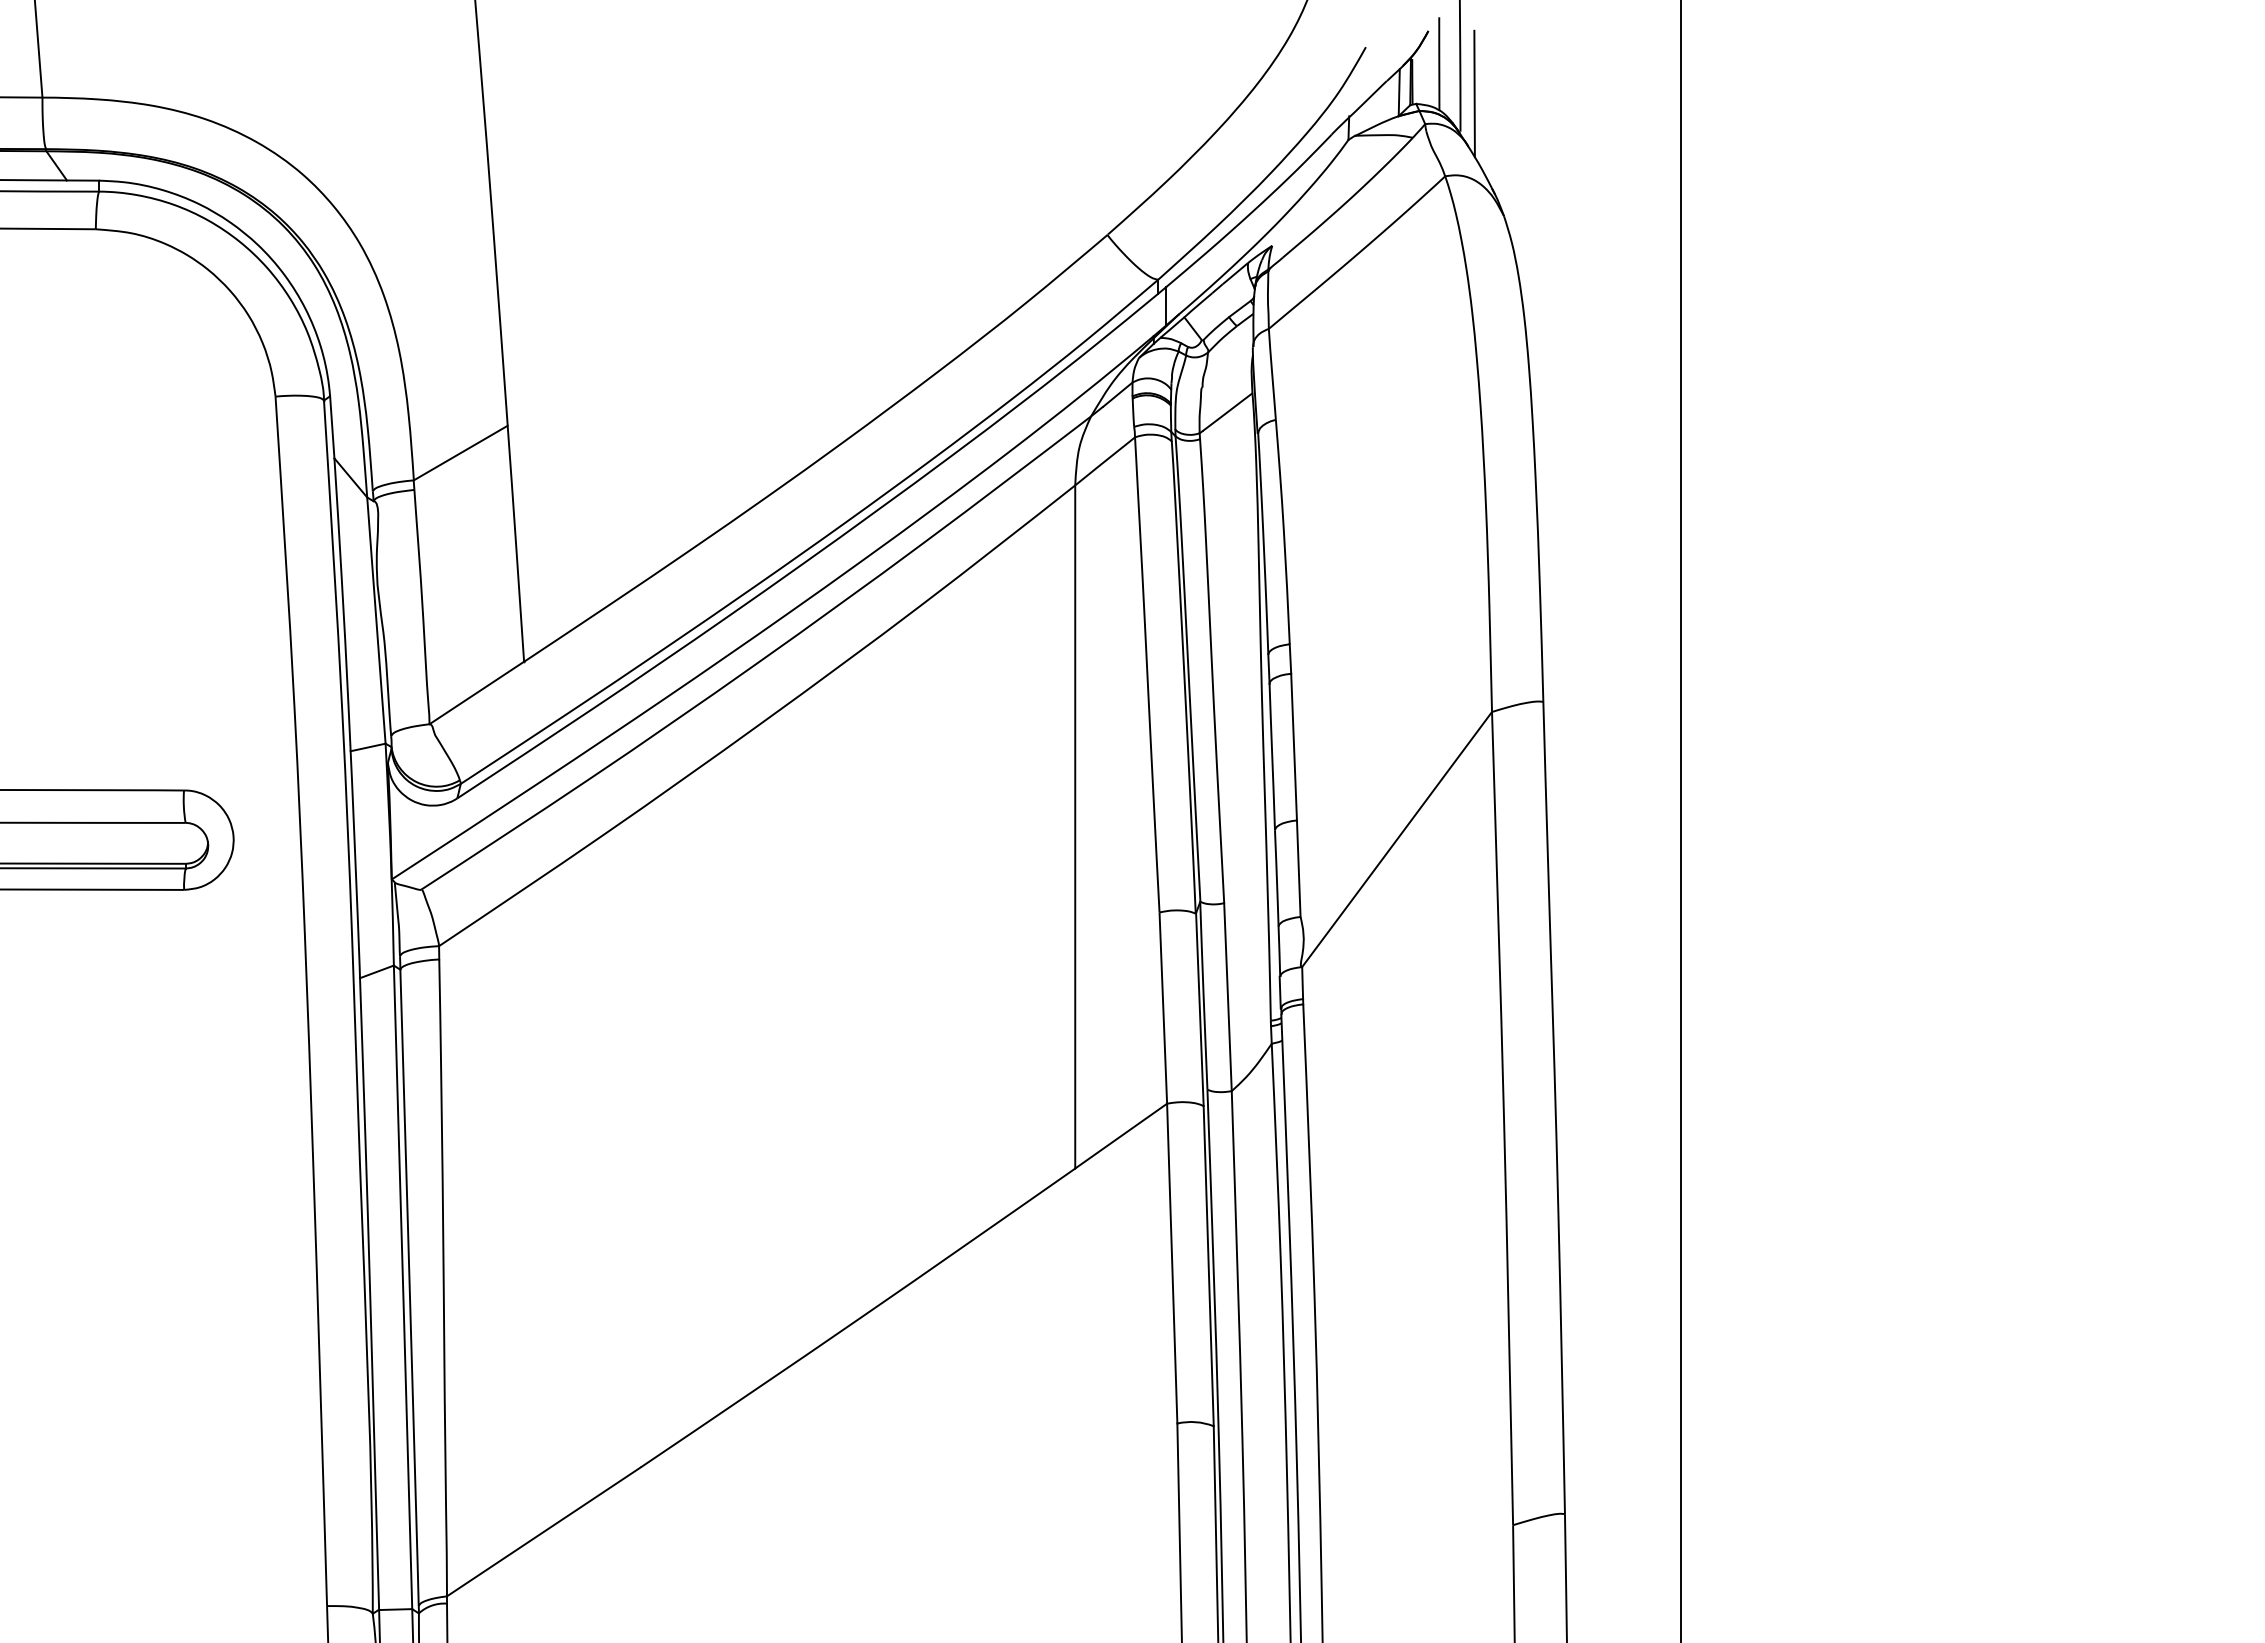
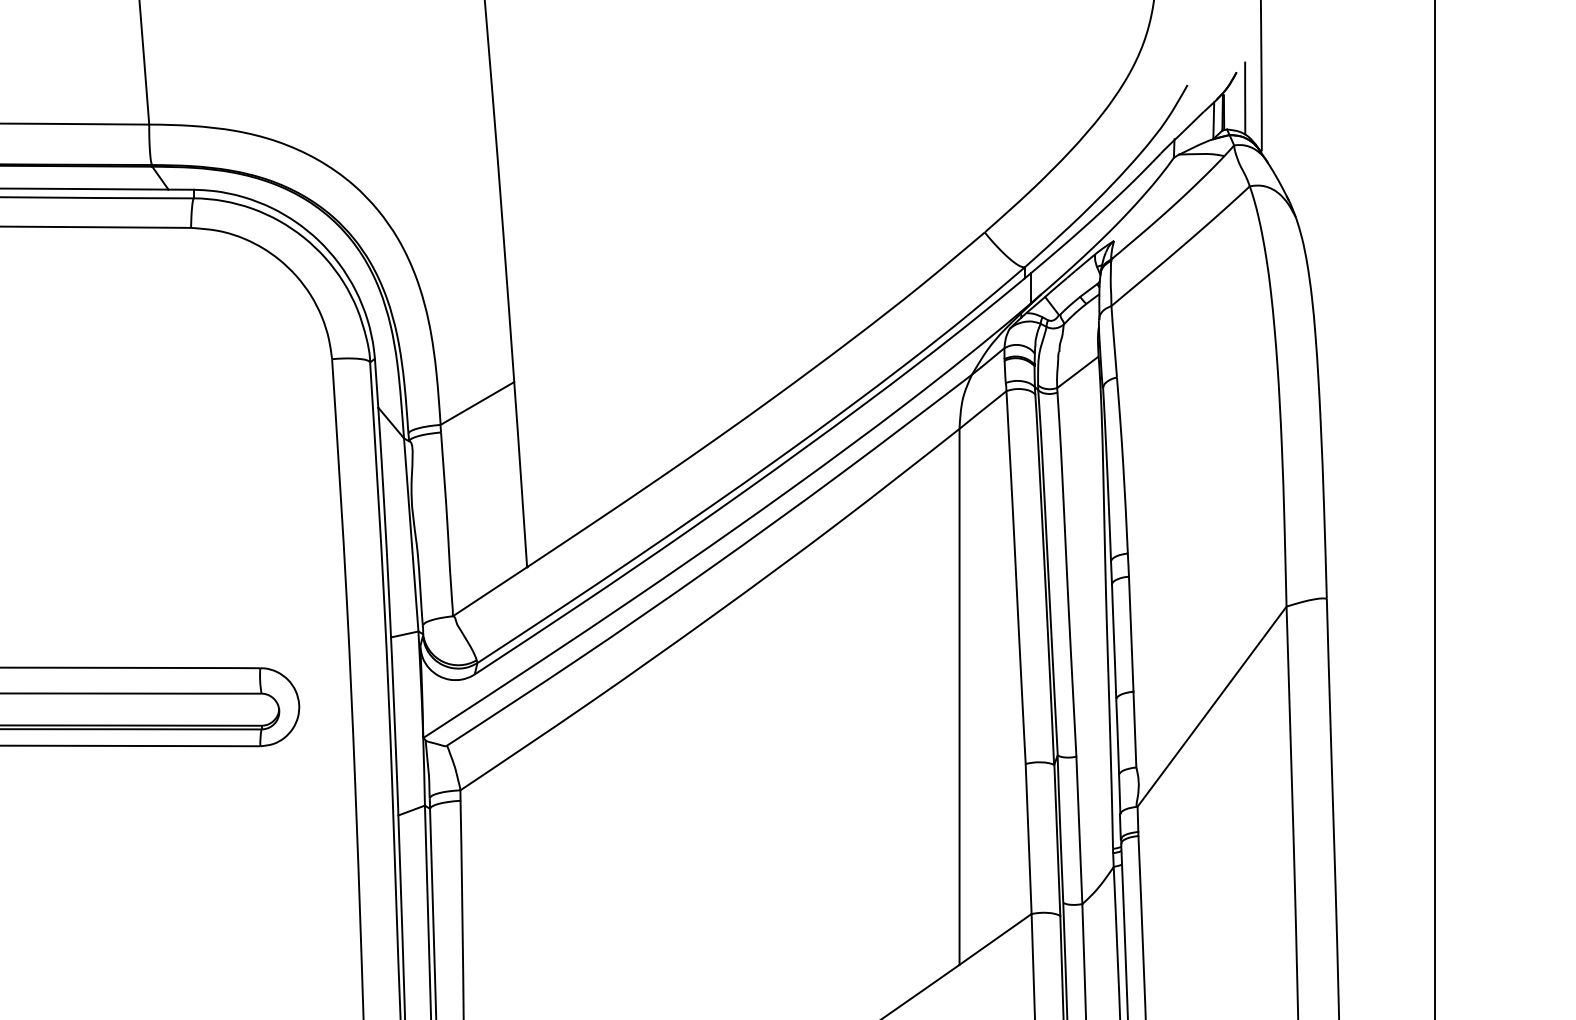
line: (1474, 93) -> (1272, 121), removed

